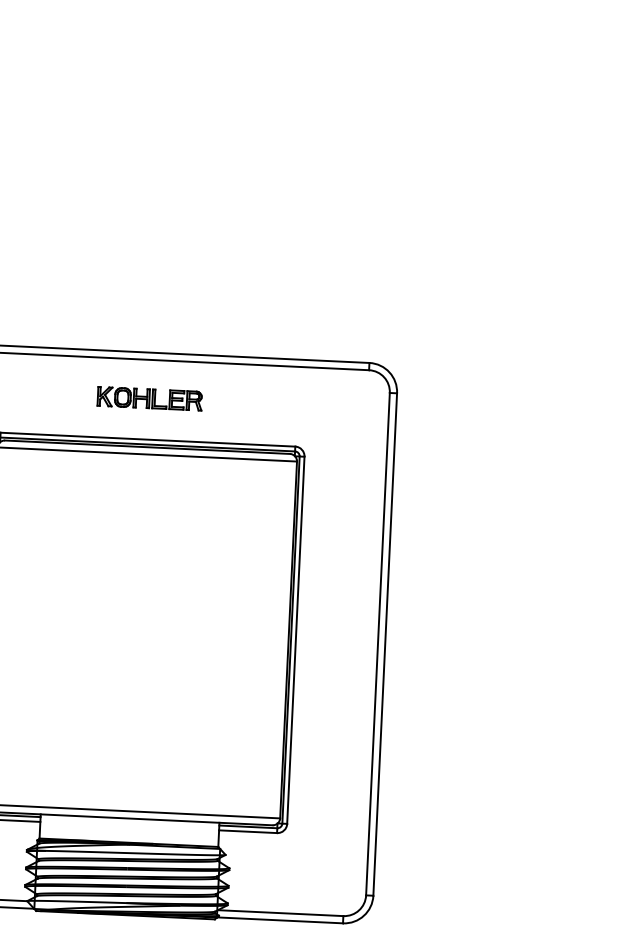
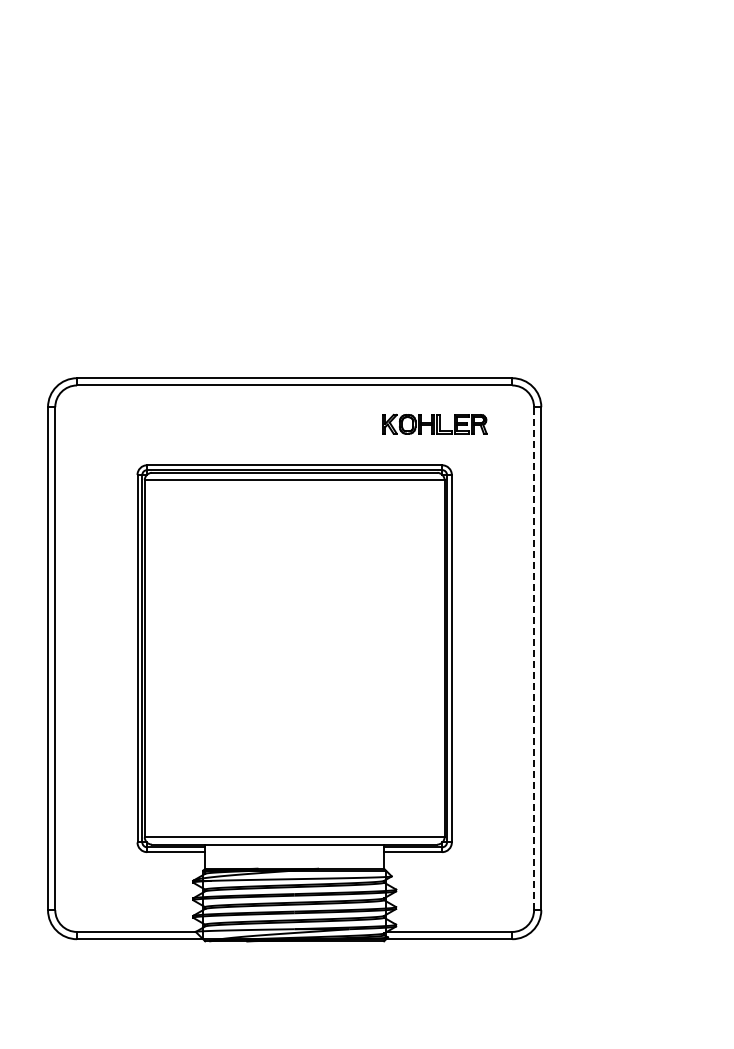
part: (149, 397) -> (434, 423), moved
line: (378, 643) -> (534, 658), solid -> dashed

